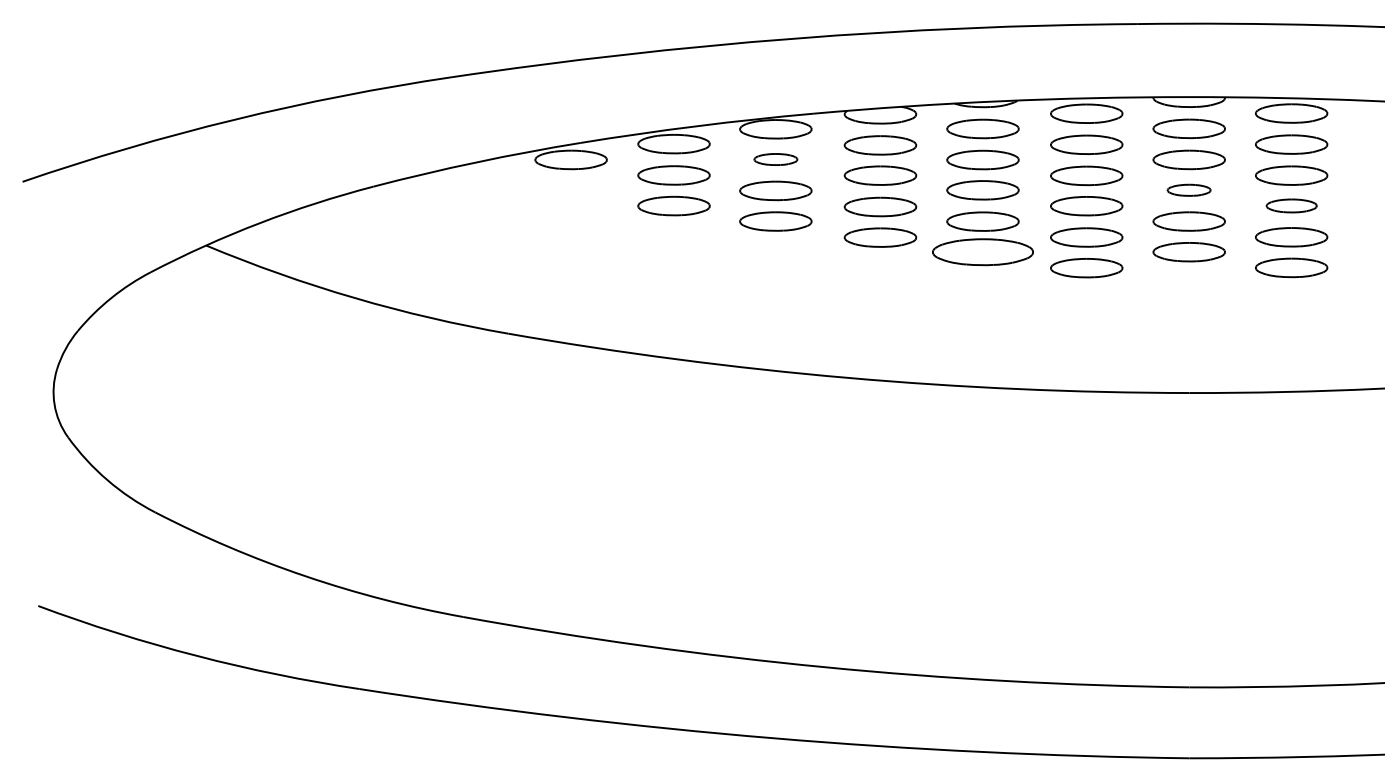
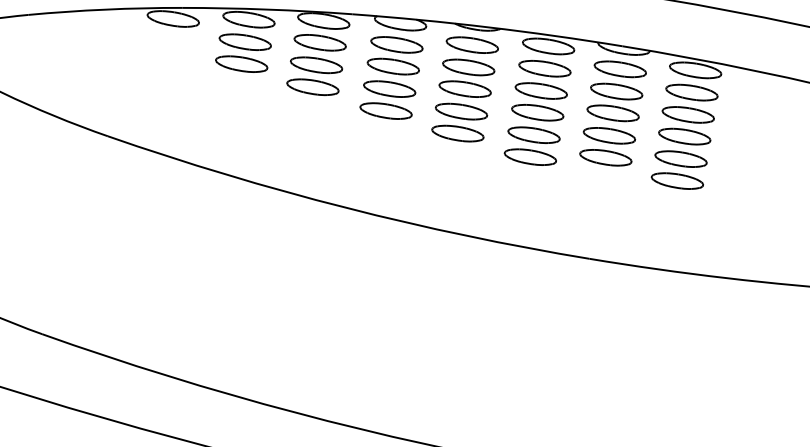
part: (775, 159) -> (319, 42), size x1.67
part: (1188, 190) -> (612, 113), size x1.67
part: (1291, 205) -> (684, 136), size x1.43
part: (982, 252) -> (457, 133), size x0.71

